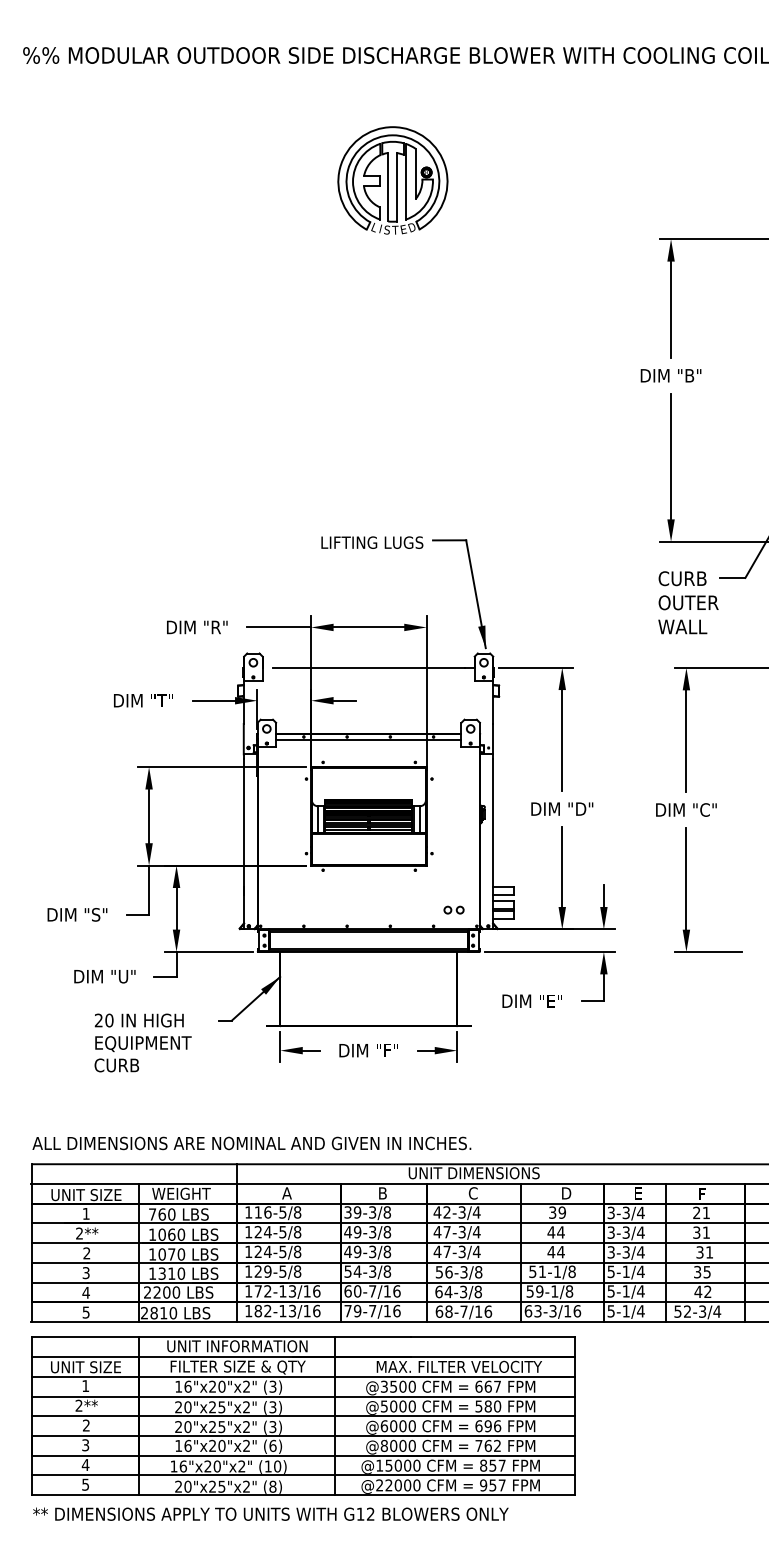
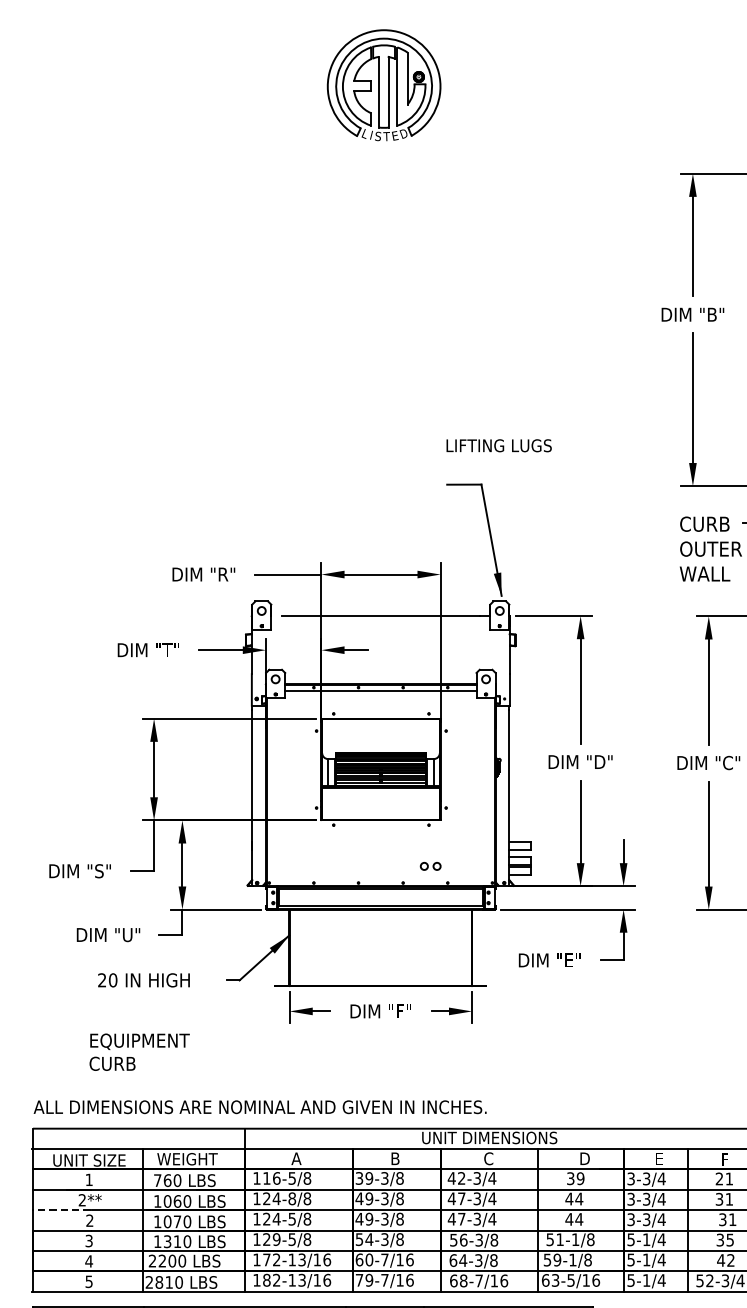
part: (392, 180) -> (383, 85), moved
text: (372, 542) -> (499, 445), moved
part: (453, 909) -> (430, 865), moved
text: (142, 1054) -> (139, 1052), moved
text: (282, 1232) -> (291, 1199), 124-5/8 -> 124-8/8
line: (59, 1243) -> (61, 1210), solid -> dashed
text: (552, 1310) -> (570, 1279), 63-3/16 -> 63-5/16

